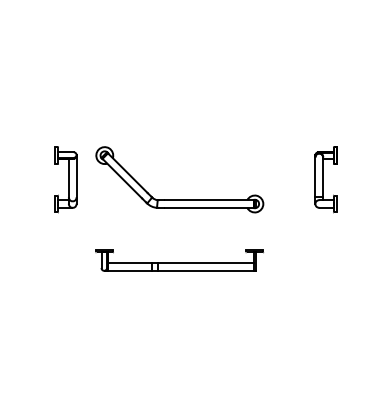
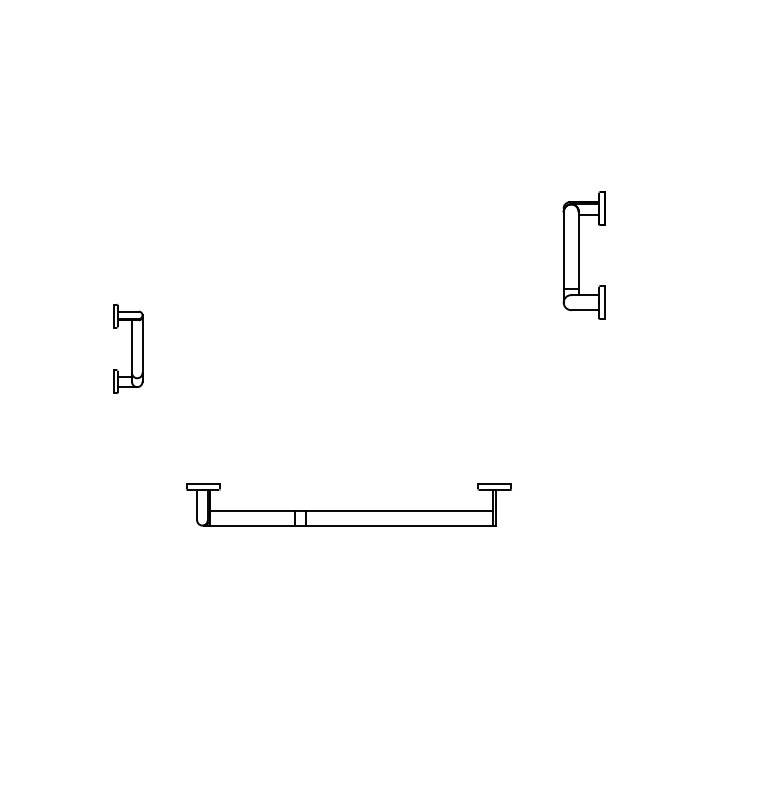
part: (65, 179) -> (127, 348), size x0.7
part: (325, 179) -> (583, 255), moved
part: (179, 199) -> (348, 387), removed

